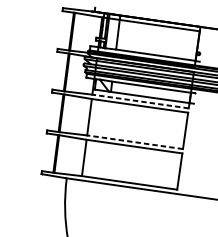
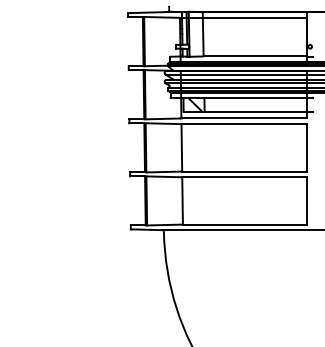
line: (140, 101) -> (244, 118), dashed -> solid
line: (134, 142) -> (244, 171), dashed -> solid

